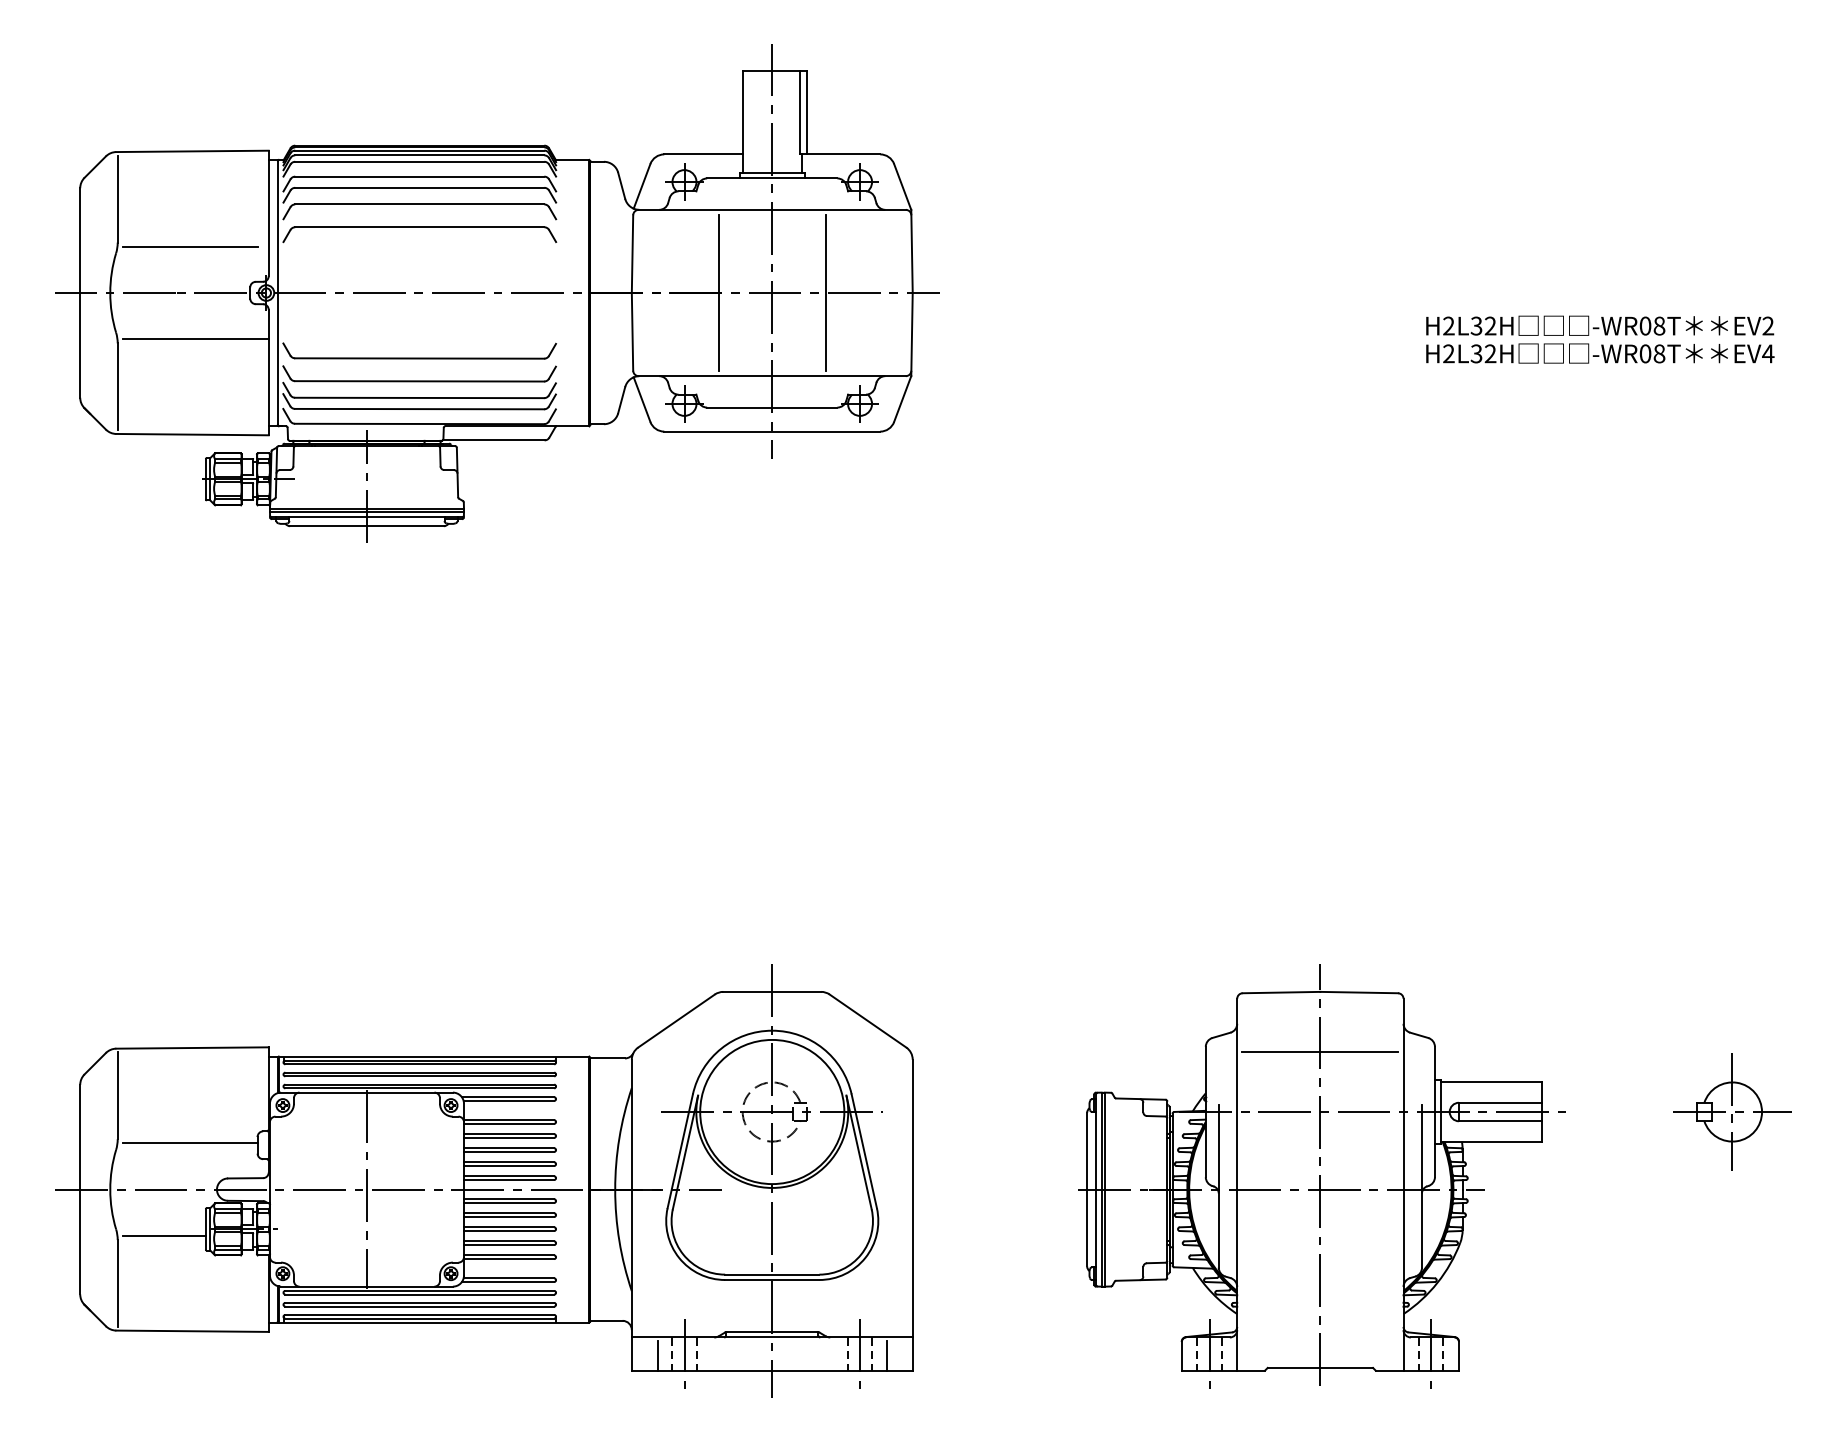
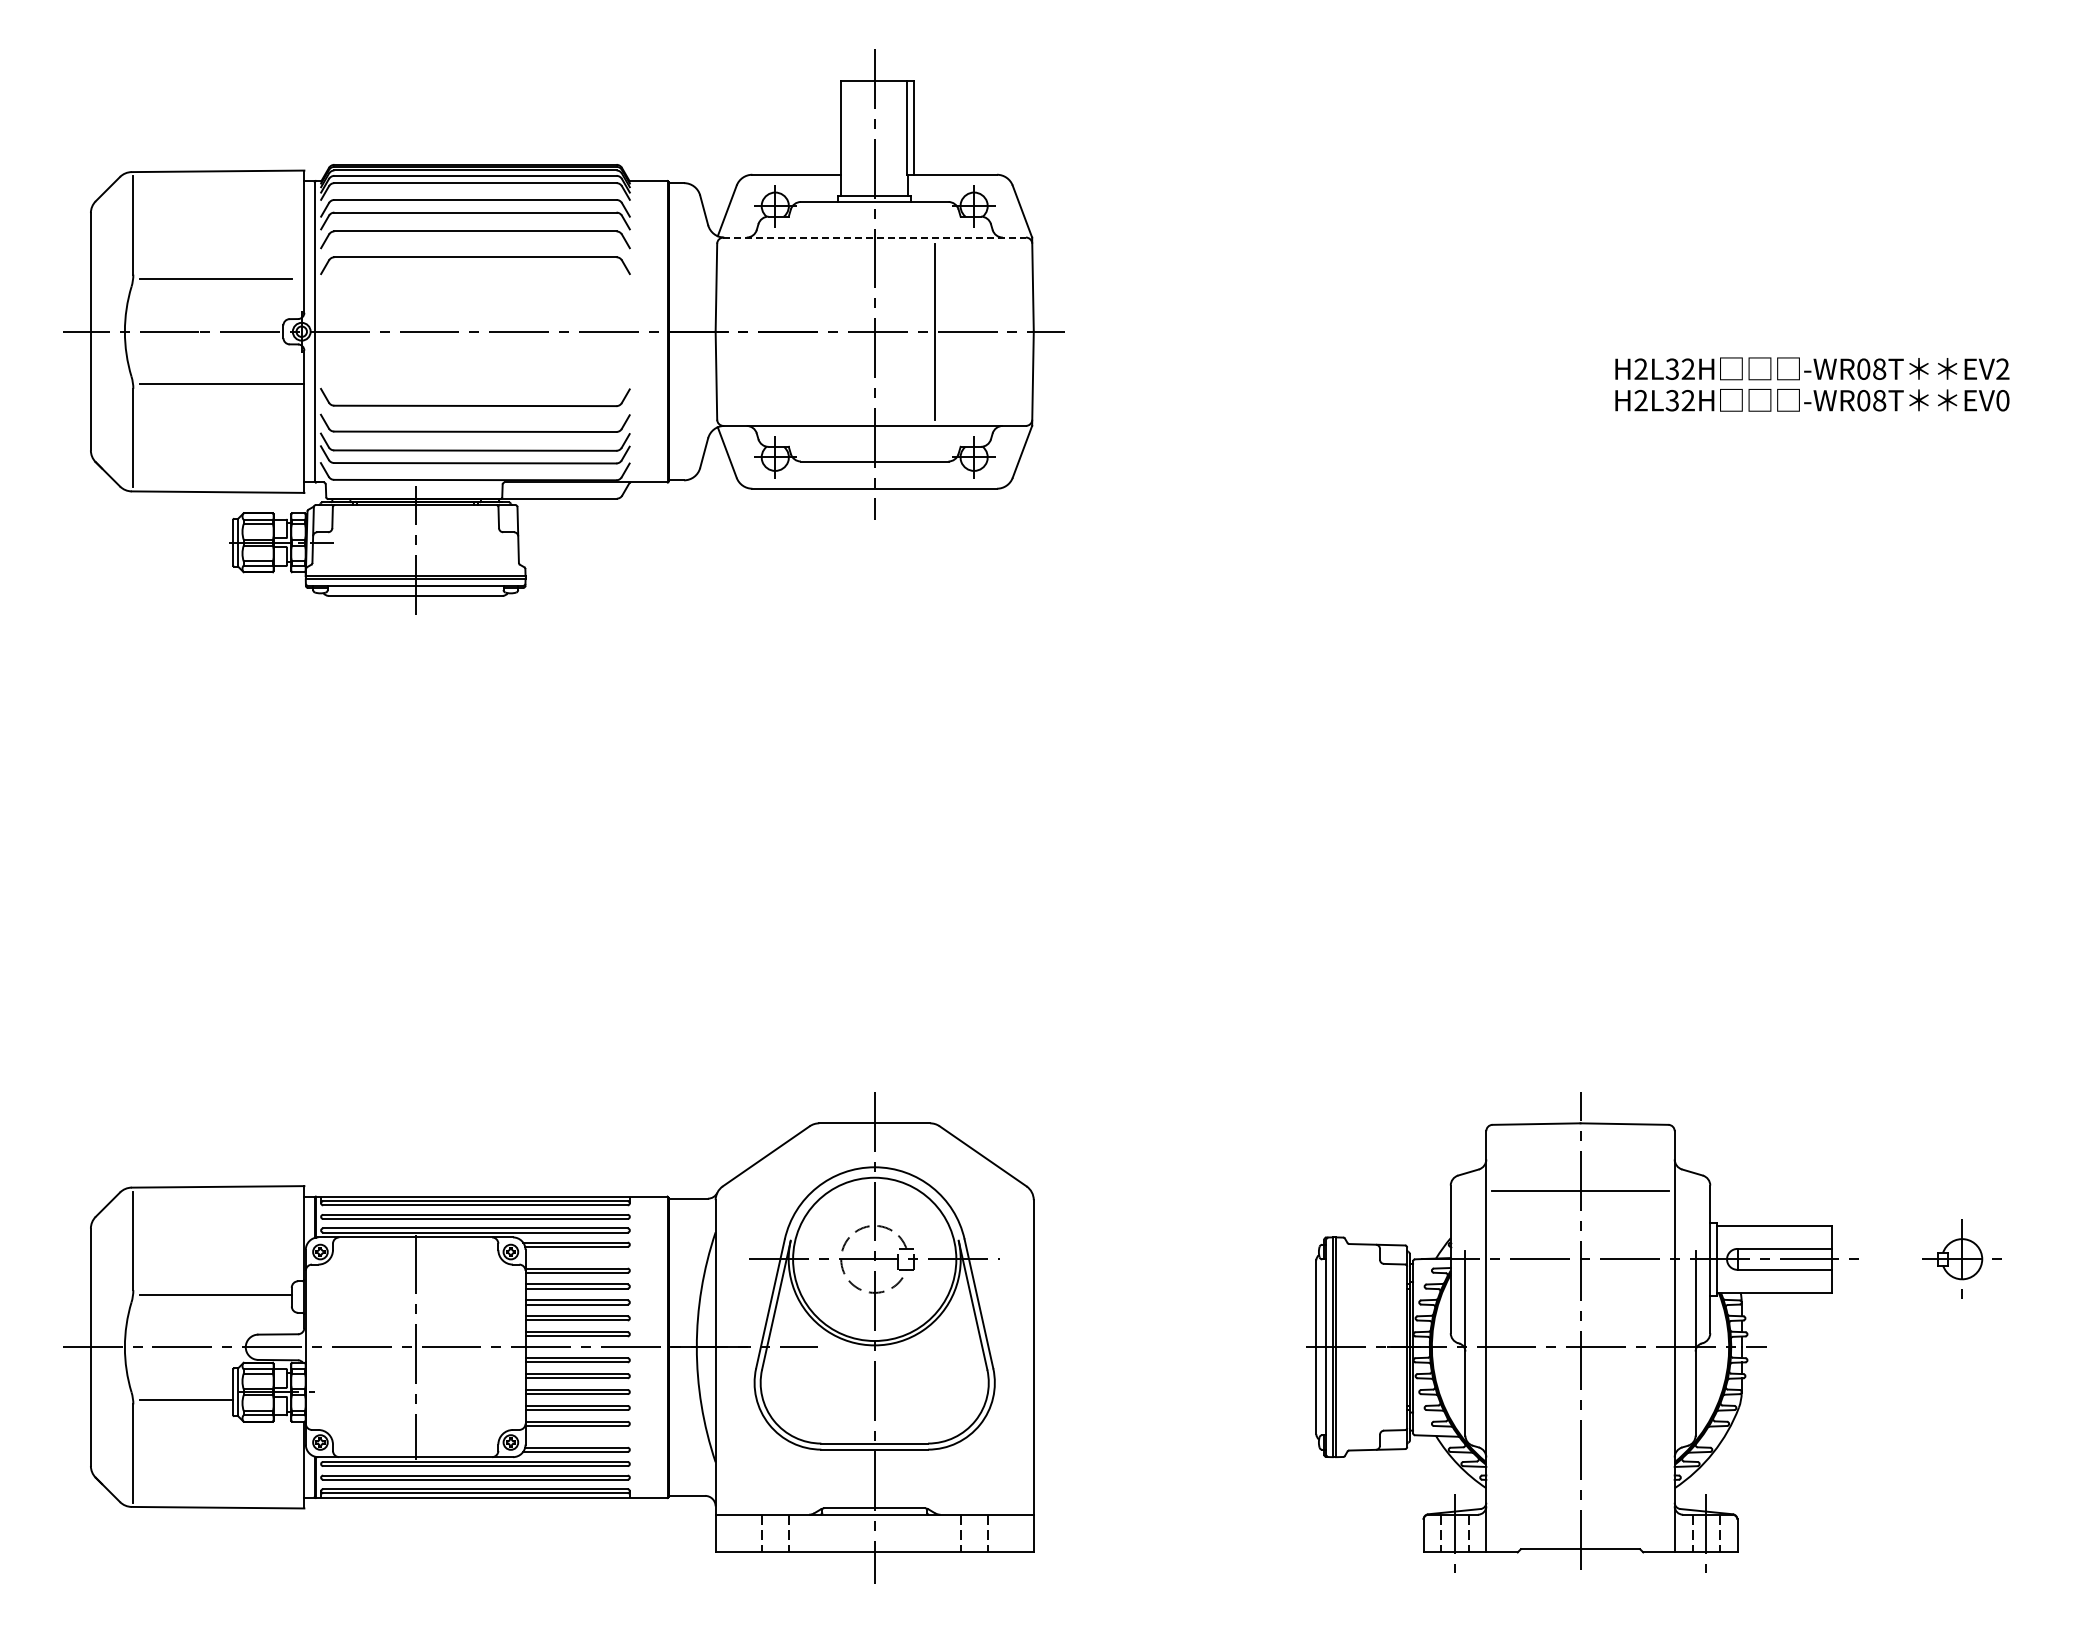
line: (772, 209) -> (875, 237), solid -> dashed
line: (719, 292) -> (814, 331), removed
text: (1767, 353) -> (2002, 400), EV4 -> EV0
part: (1731, 1111) -> (1961, 1258), size x0.6
part: (1322, 1176) -> (1582, 1332), moved
line: (684, 1354) -> (775, 1533), removed
line: (860, 1354) -> (974, 1533), removed
line: (657, 1355) -> (744, 1535), removed
line: (886, 1355) -> (1004, 1535), removed

